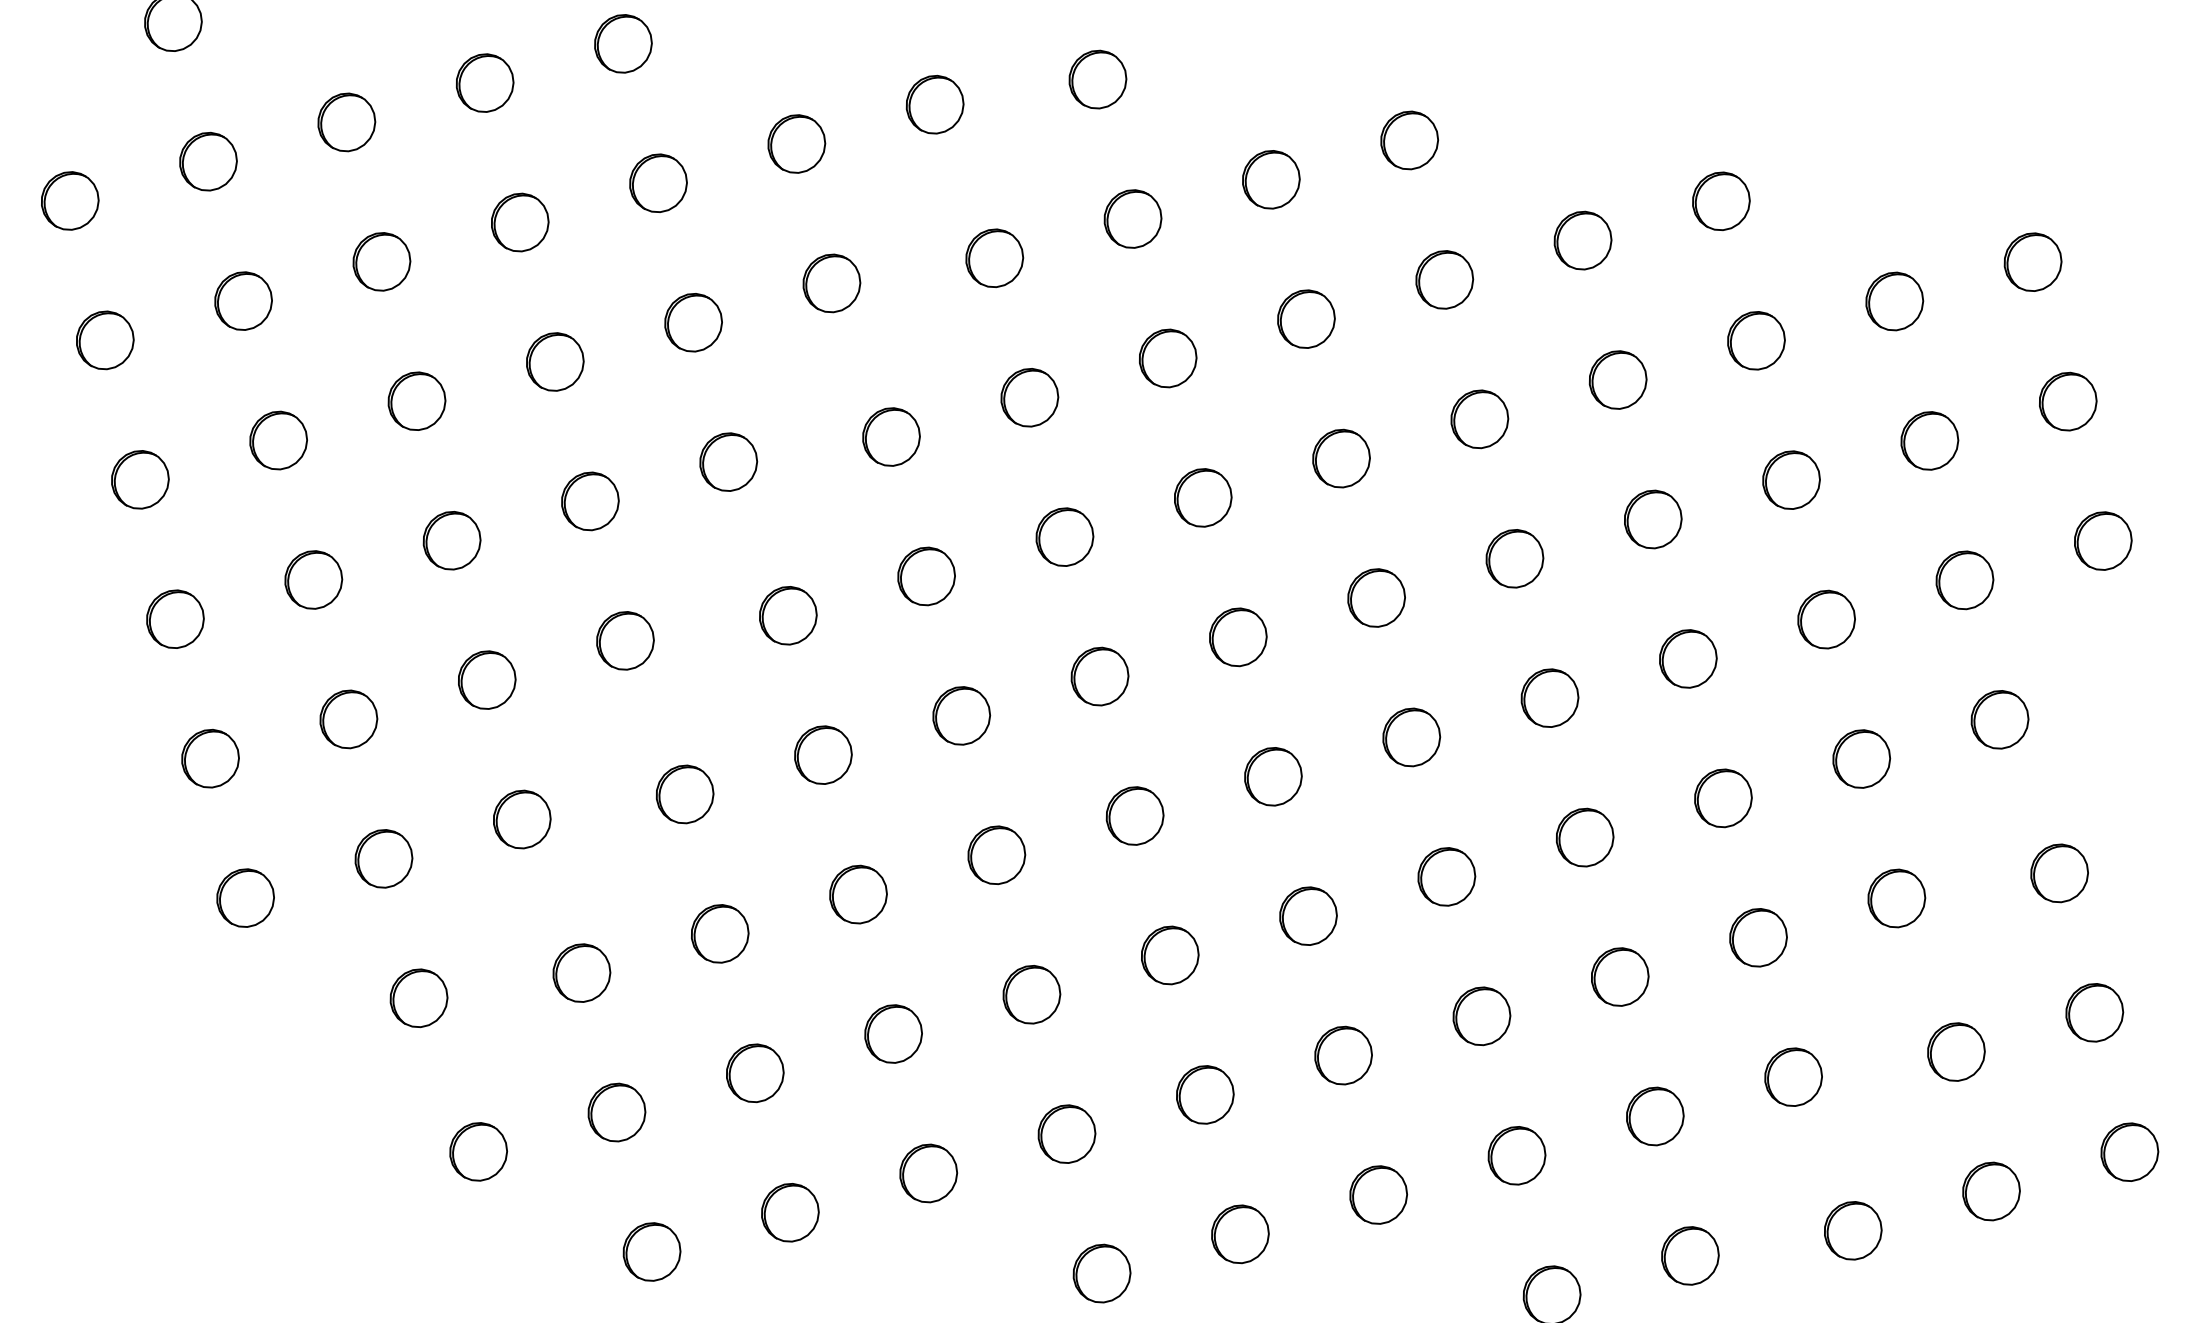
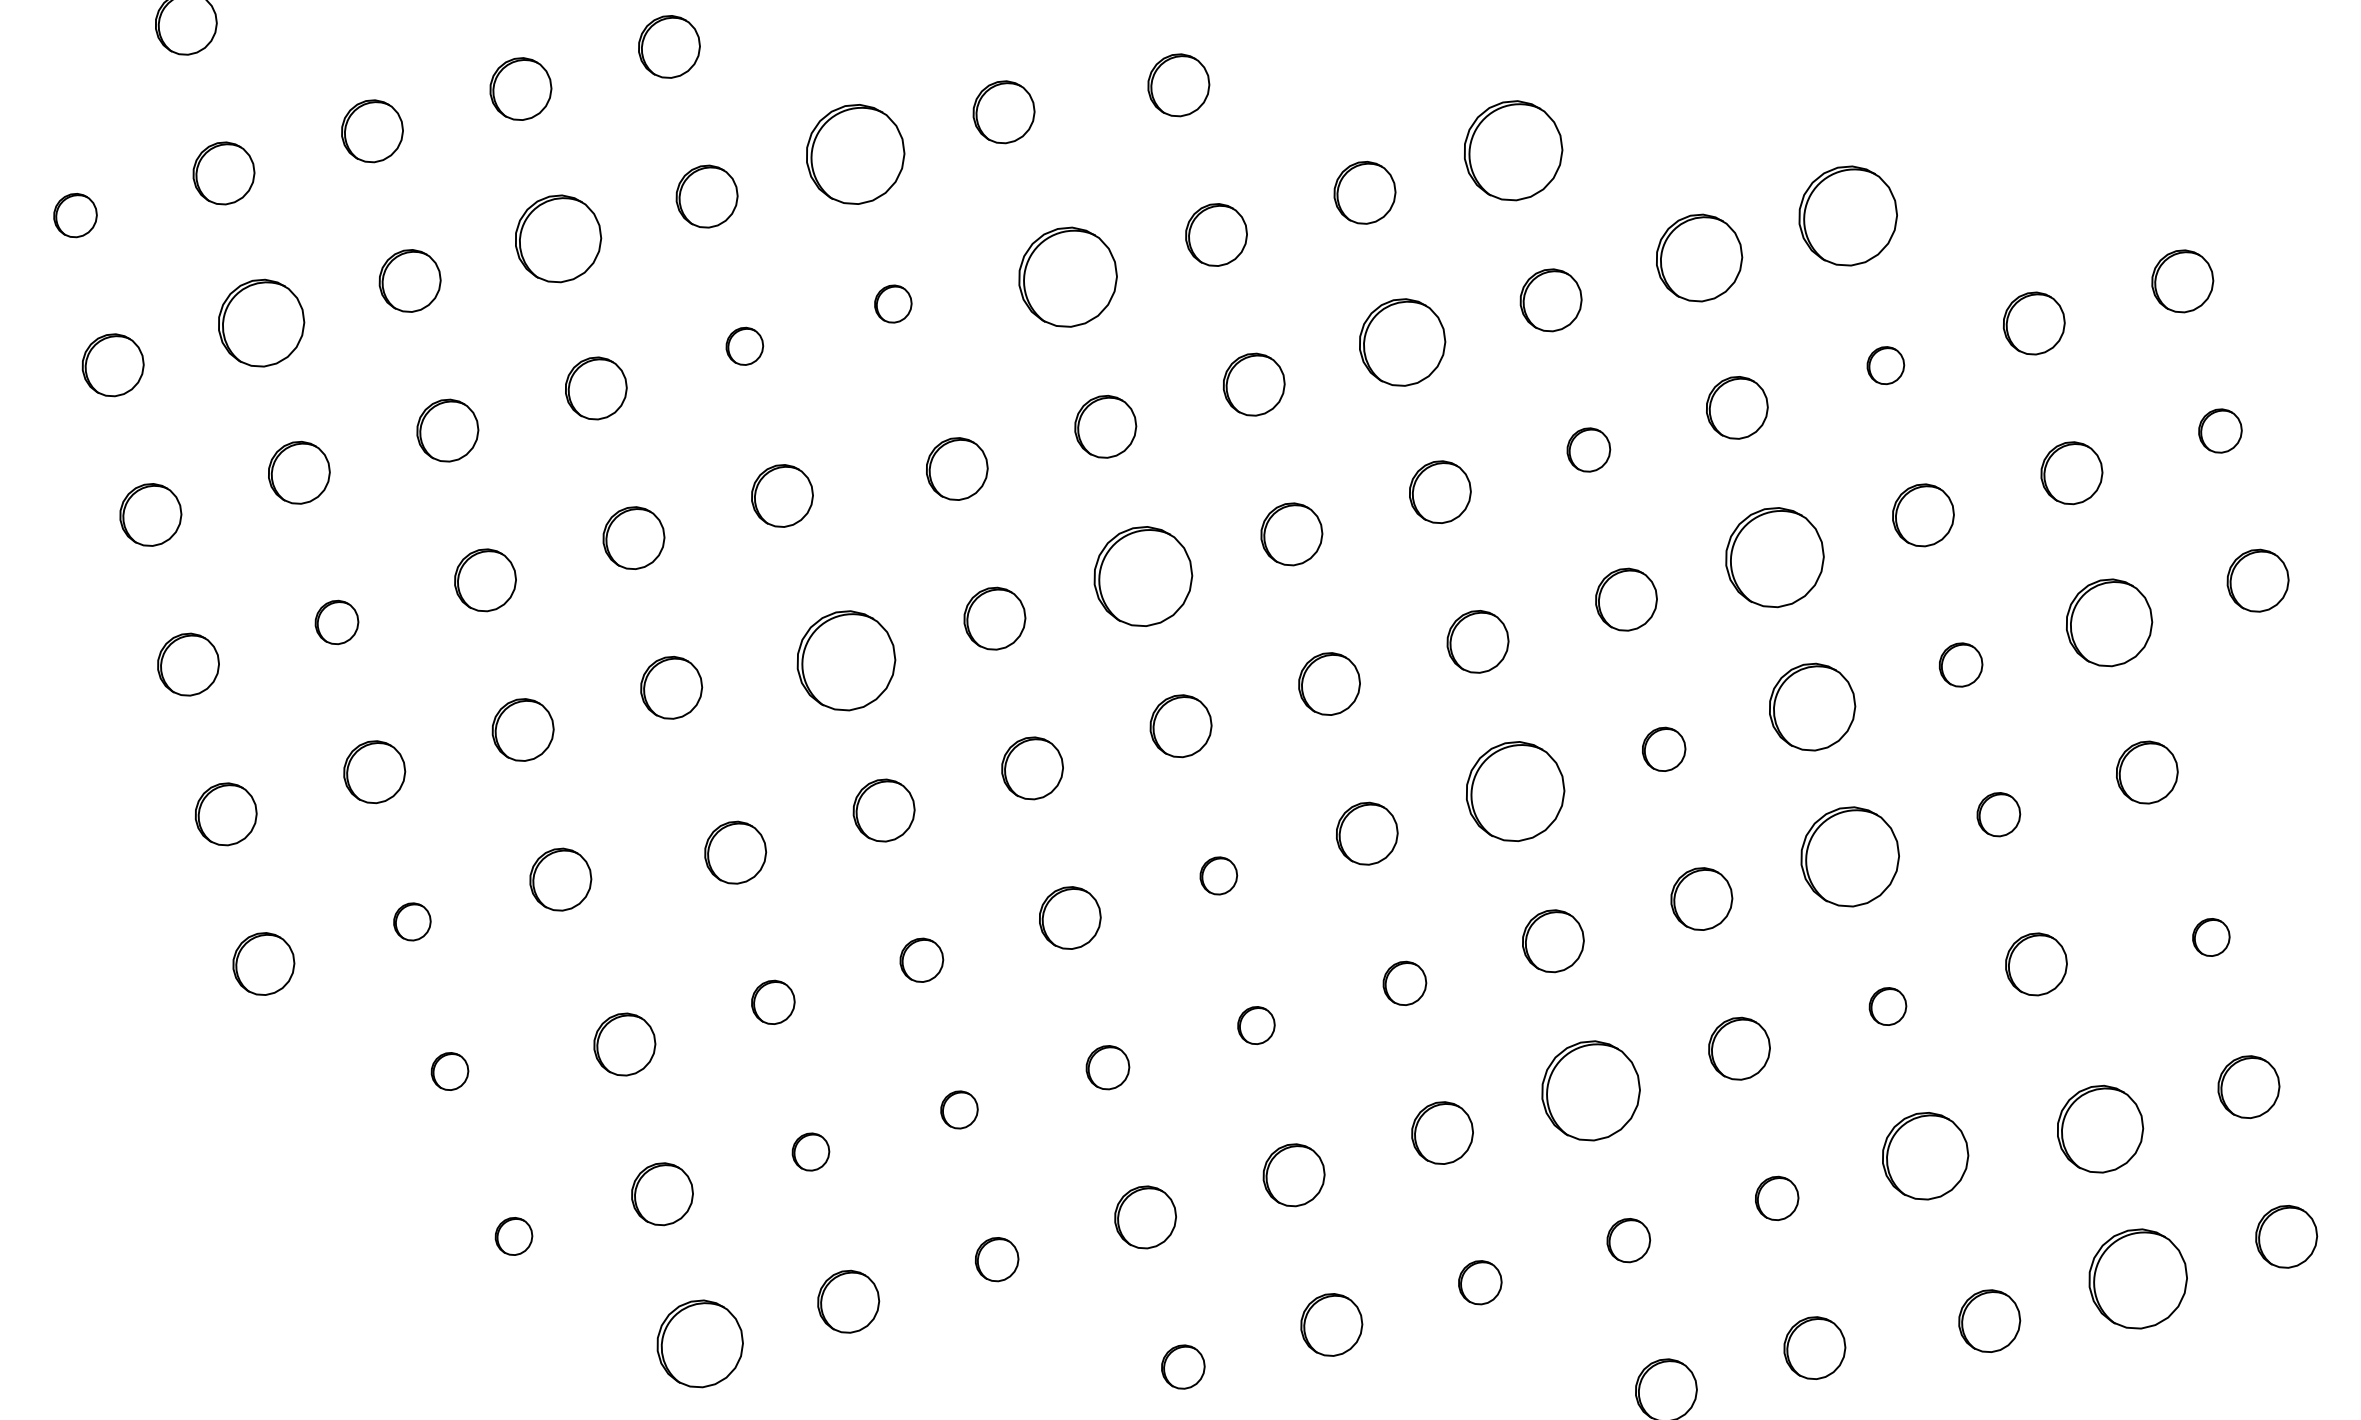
part: (1409, 140) -> (1513, 150), size x1.6
part: (796, 144) -> (855, 154), size x1.6
part: (70, 200) -> (75, 215), size x0.7
part: (1720, 200) -> (1847, 215), size x1.6
part: (520, 222) -> (558, 238), size x1.4
part: (1582, 240) -> (1699, 258), size x1.4
part: (994, 257) -> (1067, 276), size x1.6
part: (832, 282) -> (893, 303), size x0.6
part: (243, 300) -> (261, 322), size x1.4
part: (1306, 319) -> (1402, 342), size x1.4
part: (693, 322) -> (744, 346), size x0.6
part: (1756, 340) -> (1885, 365), size x0.6
part: (2068, 401) -> (2220, 430), size x0.7
part: (1479, 418) -> (1588, 449), size x0.7
part: (1652, 519) -> (1774, 557), size x1.6
part: (1065, 537) -> (1143, 576), size x1.6
part: (313, 579) -> (336, 622), size x0.7
part: (1964, 579) -> (2109, 622), size x1.4
part: (788, 615) -> (846, 660), size x1.6
part: (1826, 619) -> (1960, 664), size x0.7
part: (1688, 659) -> (1812, 707), size x1.4
part: (1549, 698) -> (1663, 749), size x0.7
part: (1411, 737) -> (1515, 791), size x1.6
part: (1861, 758) -> (1998, 814), size x0.7
part: (1723, 797) -> (1850, 856), size x1.6
part: (1134, 815) -> (1218, 875), size x0.6
part: (384, 858) -> (412, 921), size x0.6
part: (2059, 873) -> (2211, 937), size x0.6
part: (858, 894) -> (921, 960), size x0.7
part: (1308, 916) -> (1404, 983), size x0.7
part: (720, 933) -> (773, 1002), size x0.7
part: (1758, 937) -> (1887, 1006), size x0.6
part: (1170, 955) -> (1256, 1025), size x0.6
part: (1031, 994) -> (1107, 1067), size x0.7
part: (418, 998) -> (449, 1071), size x0.6
part: (1481, 1015) -> (1590, 1090), size x1.6
part: (893, 1033) -> (959, 1109), size x0.6
part: (1956, 1052) -> (2100, 1129), size x1.4
part: (754, 1072) -> (810, 1151), size x0.6
part: (1793, 1077) -> (1925, 1156), size x1.4
part: (1654, 1116) -> (1776, 1198), size x0.7
part: (478, 1151) -> (513, 1236), size x0.6
part: (1516, 1155) -> (1628, 1240), size x0.7
part: (928, 1173) -> (996, 1259), size x0.7
part: (1990, 1191) -> (2137, 1278), size x1.6
part: (1378, 1194) -> (1480, 1282), size x0.7
part: (651, 1251) -> (699, 1343), size x1.4
part: (1102, 1273) -> (1183, 1366), size x0.7

